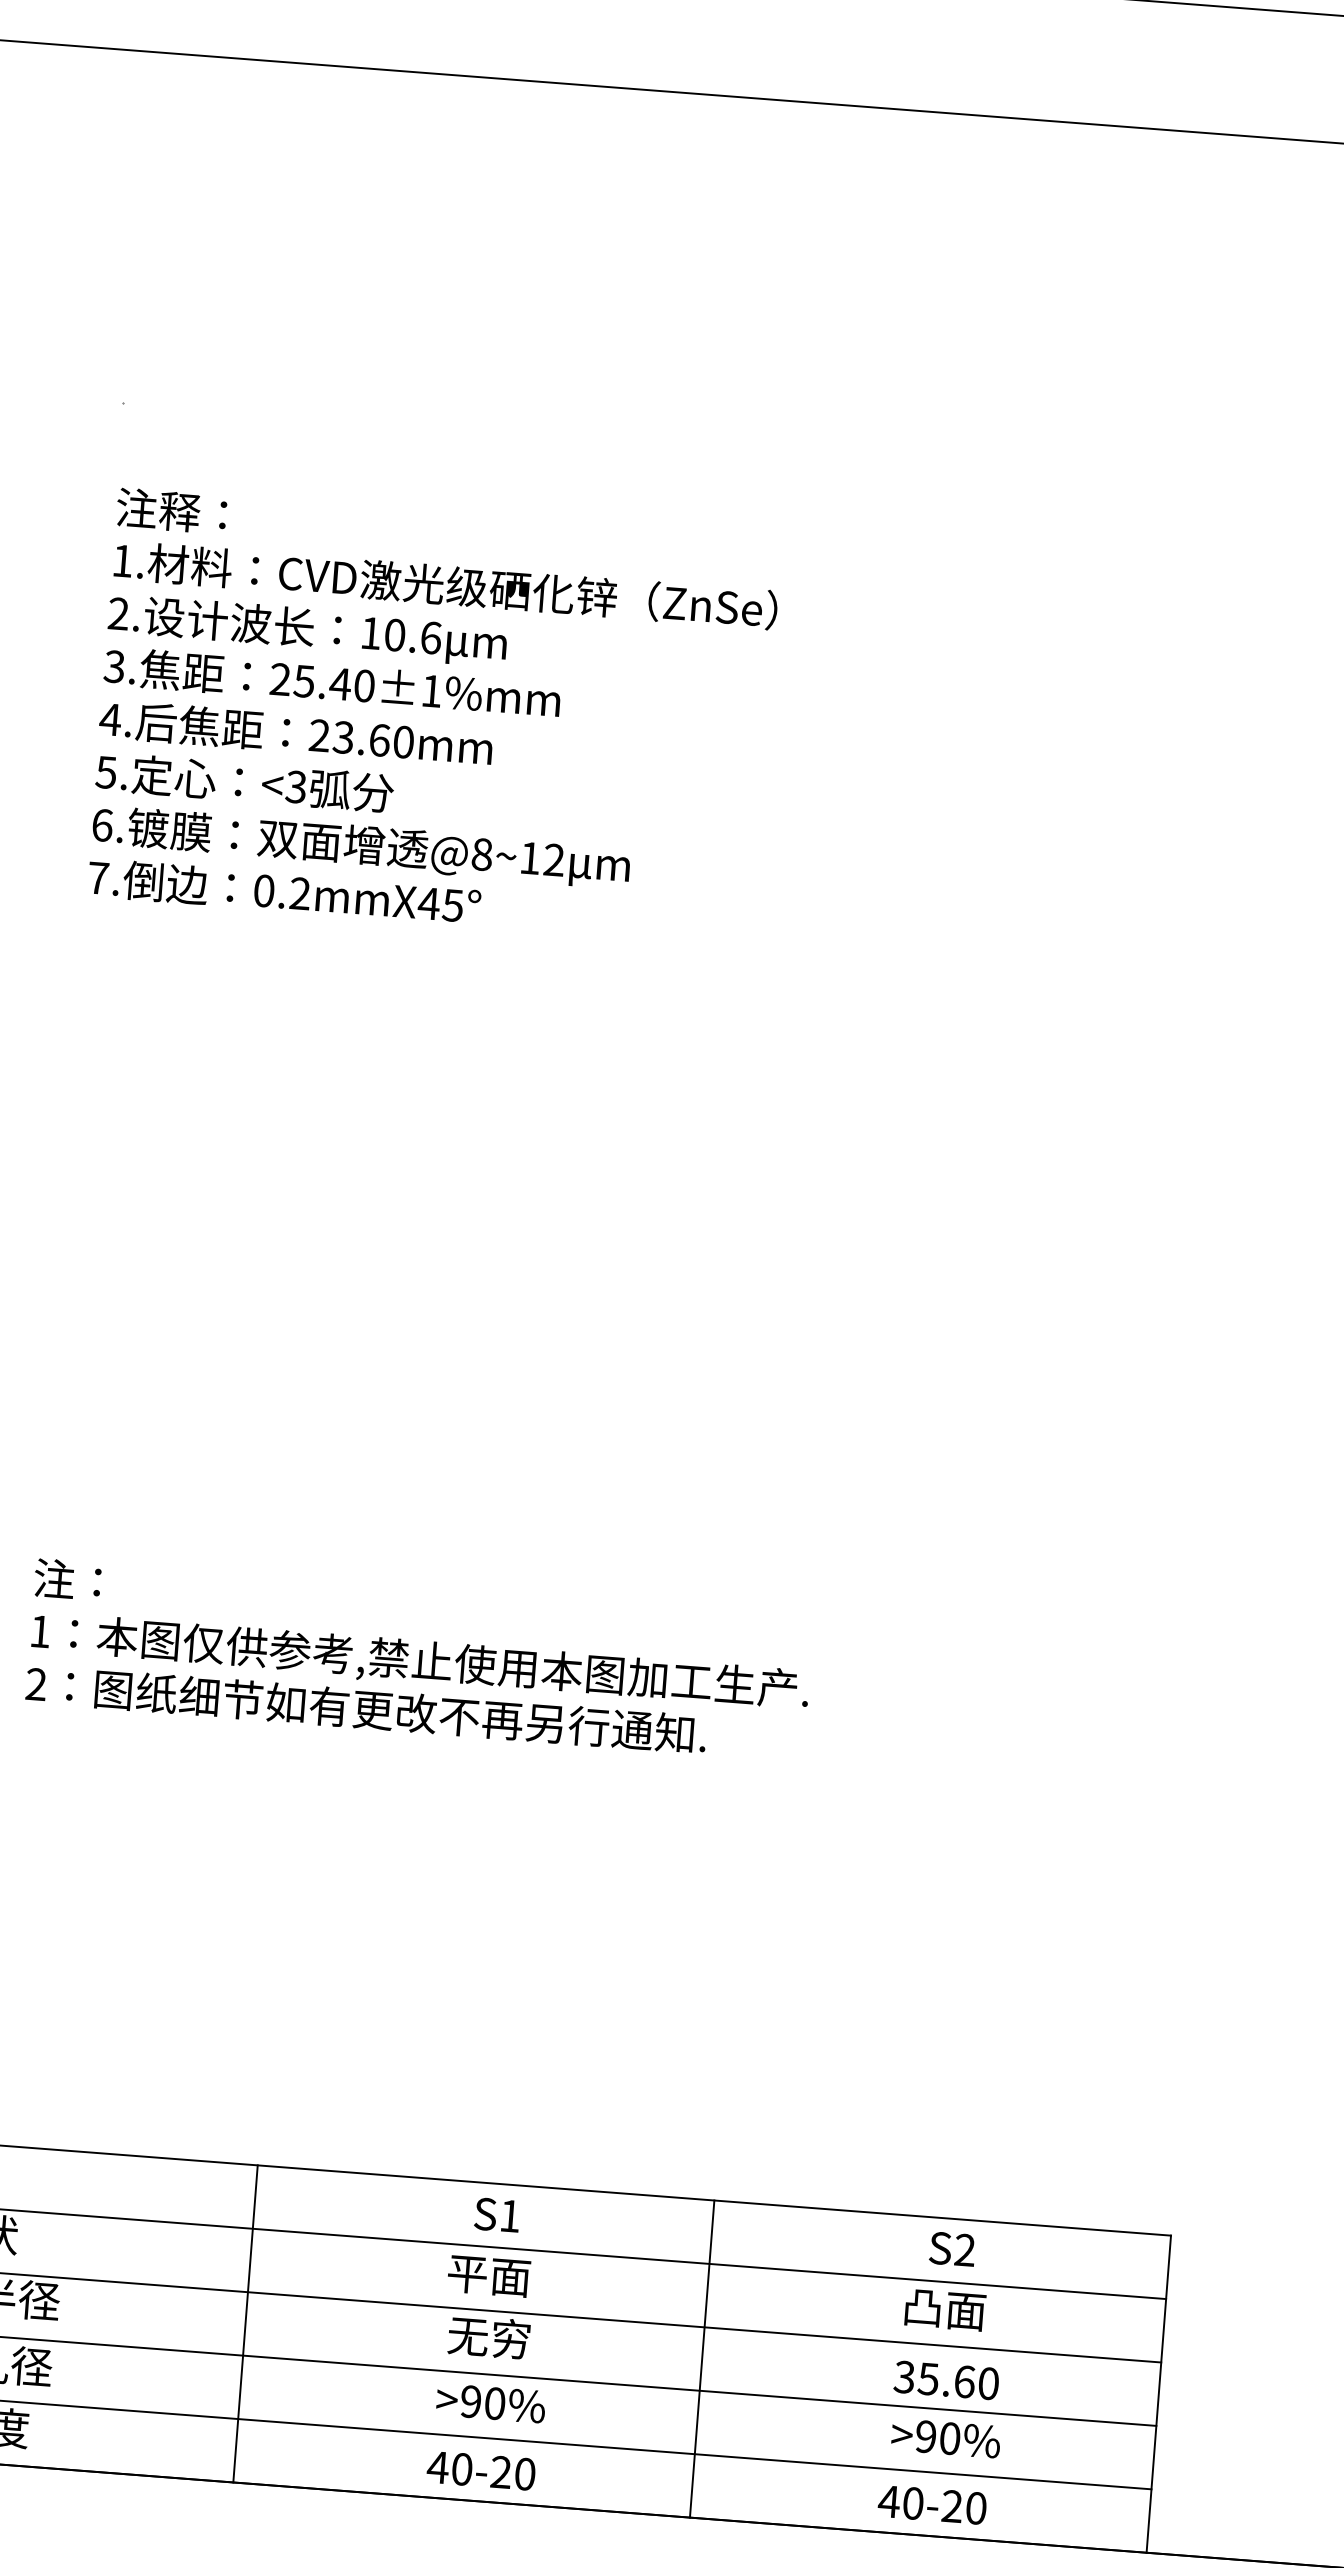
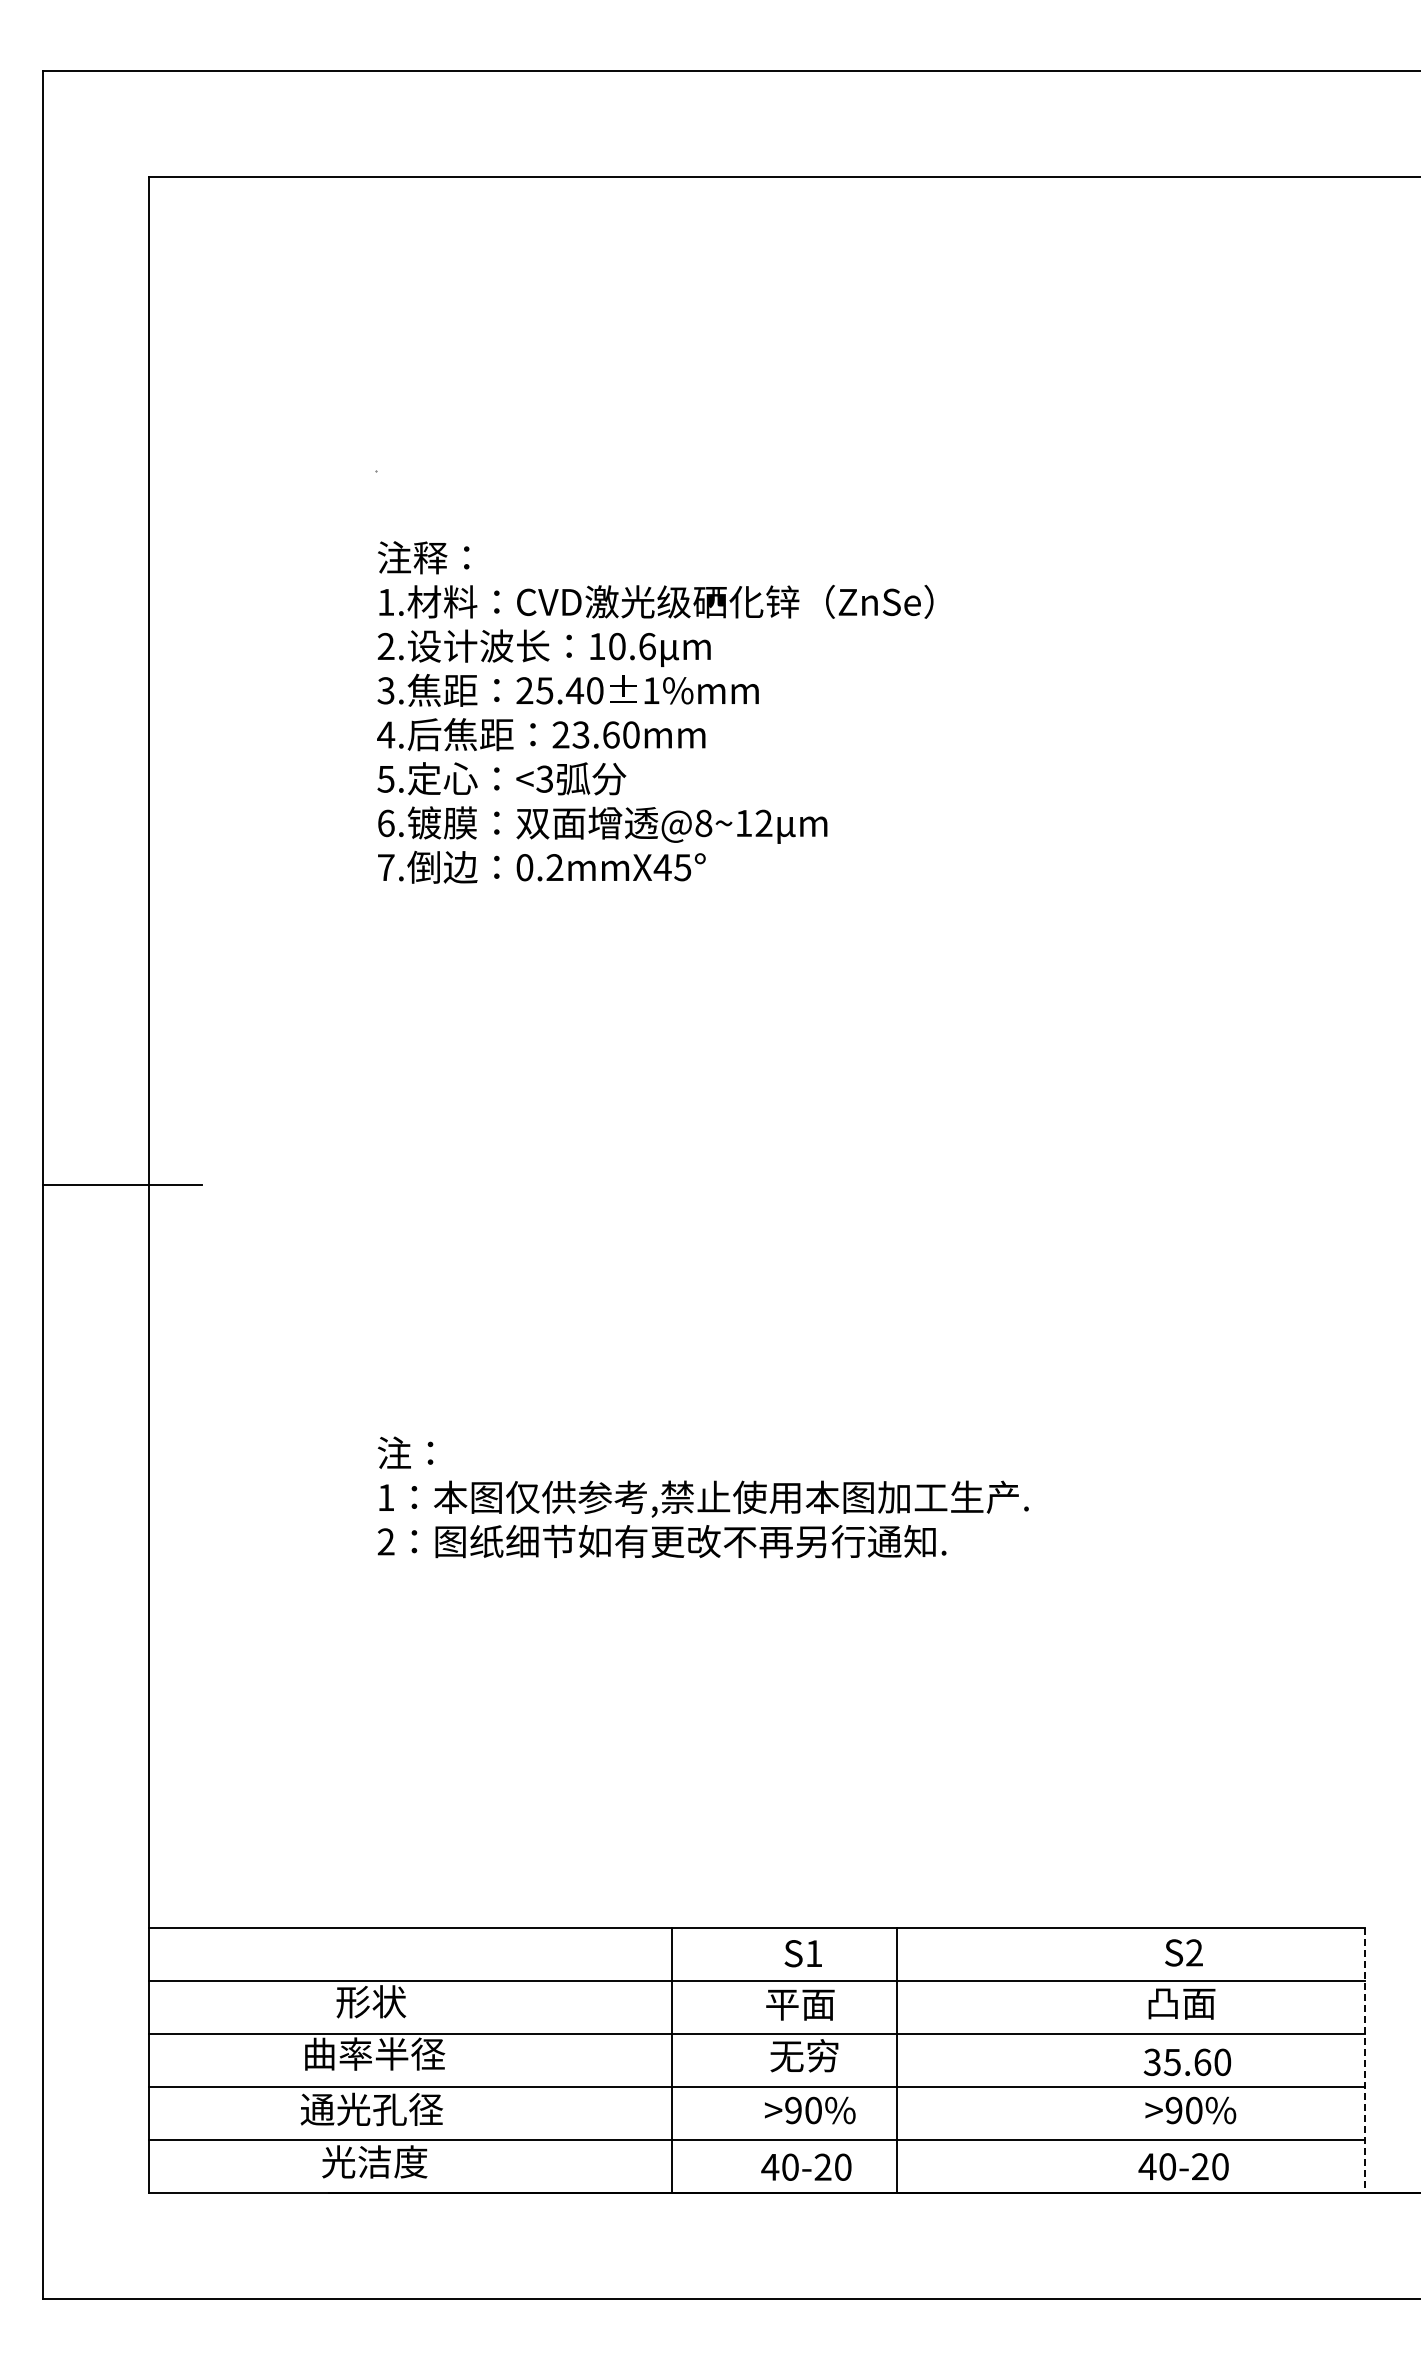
line: (246, 2323) -> (672, 2059), moved
line: (701, 2358) -> (896, 2059), moved
line: (1158, 2394) -> (1364, 2060), solid -> dashed

